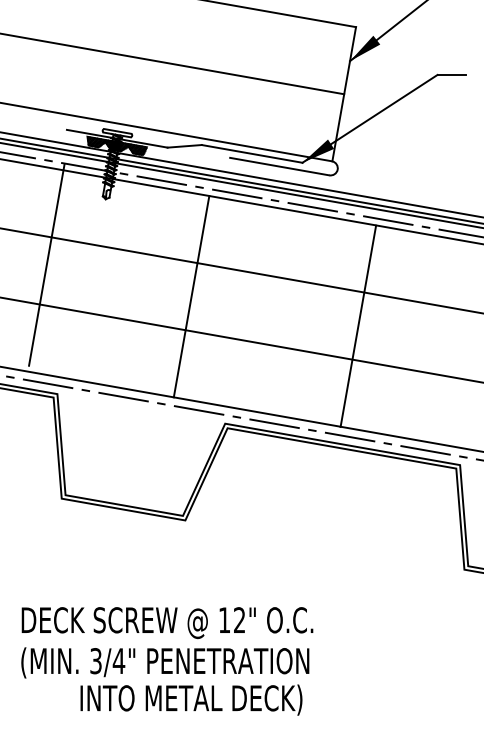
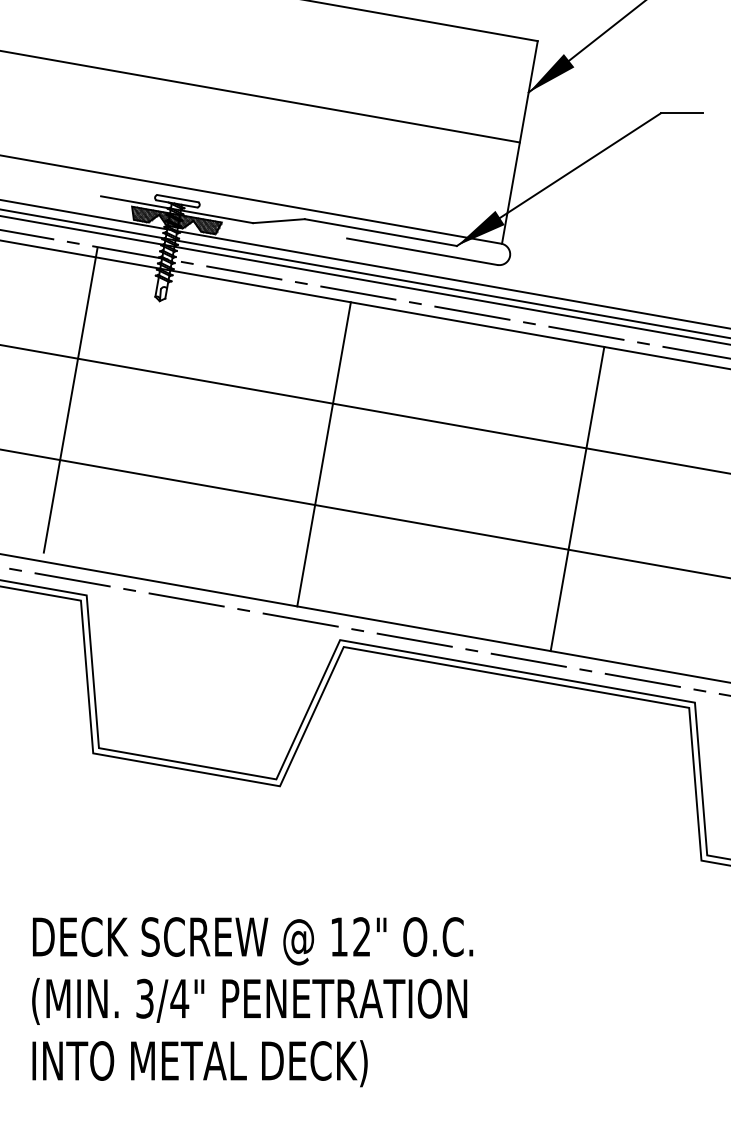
line: (191, 296) -> (323, 454), moved
line: (358, 325) -> (577, 497), moved
text: (191, 699) -> (200, 1062), moved

